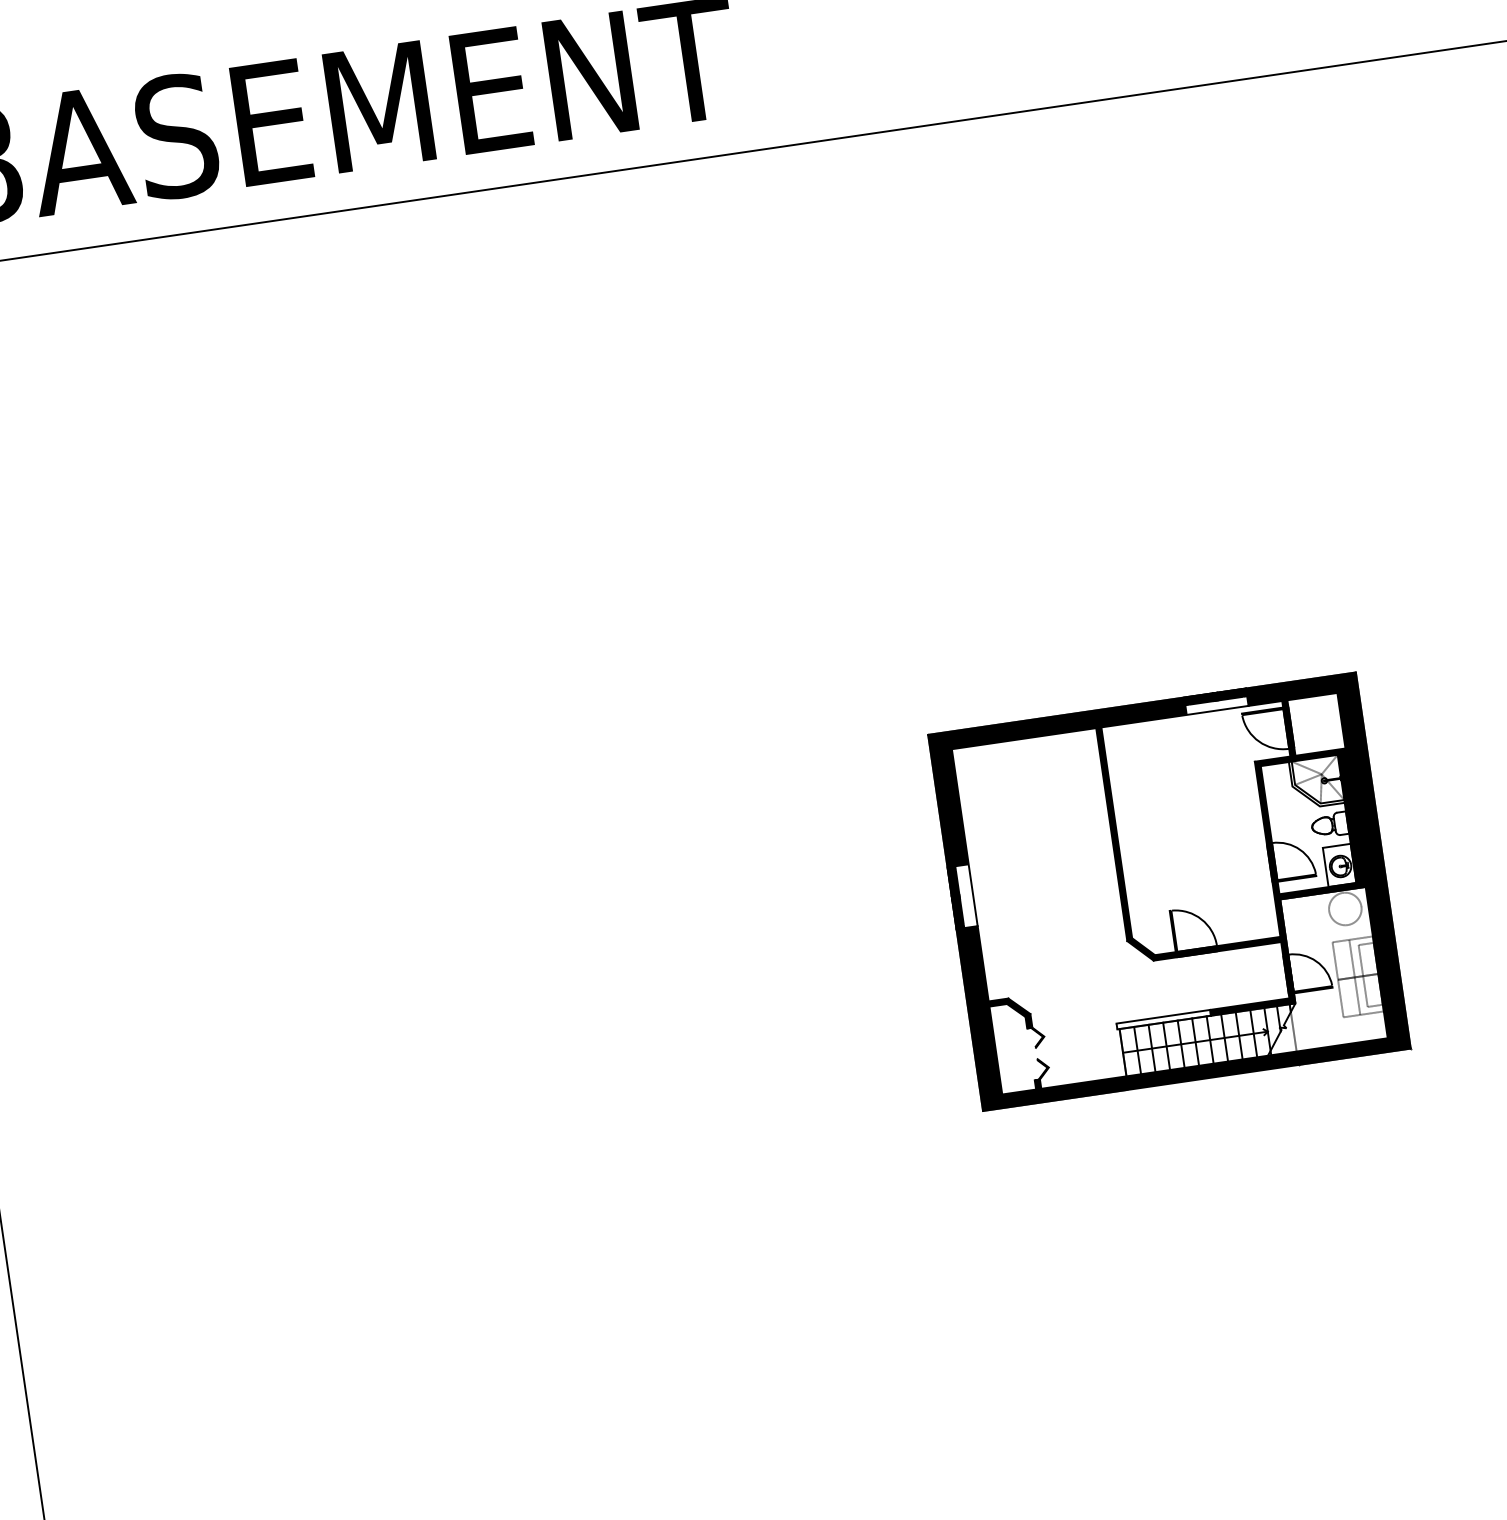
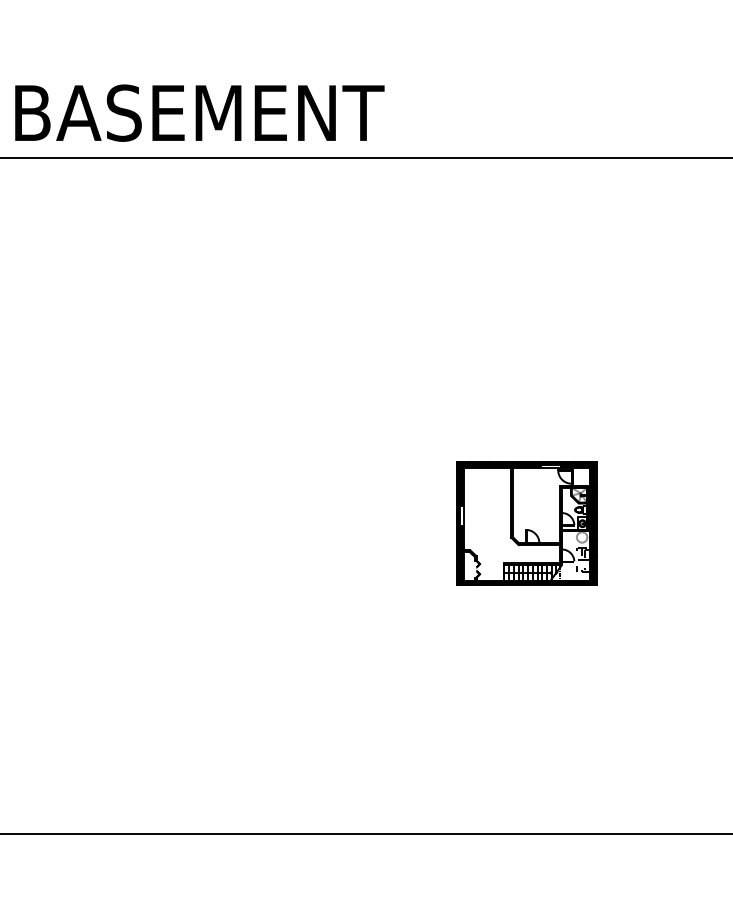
part: (1168, 891) -> (526, 523), size x0.7

